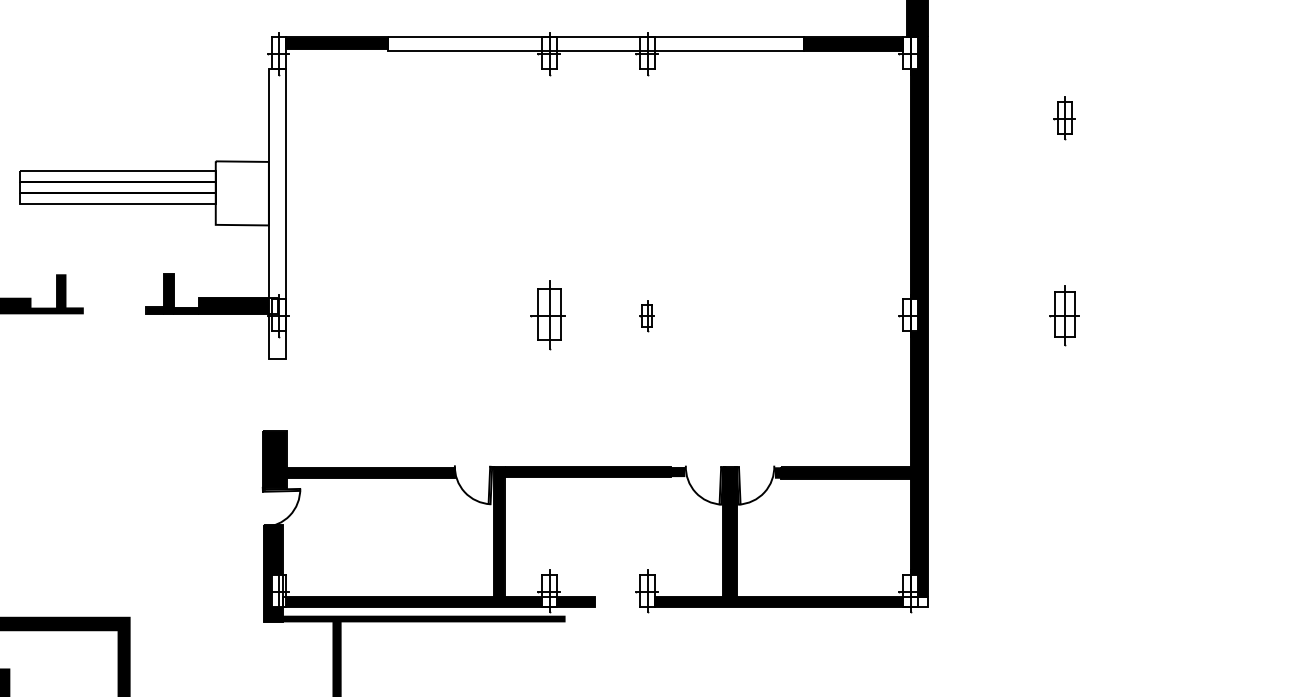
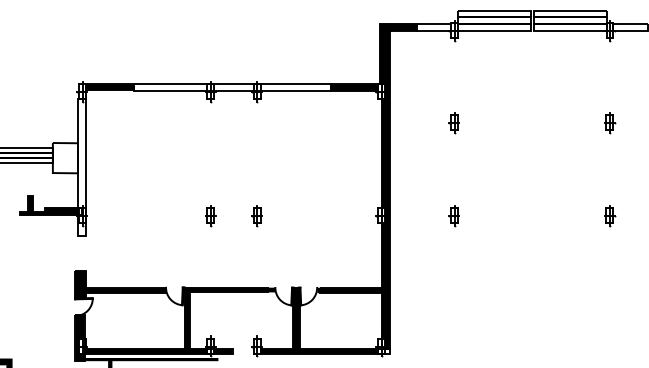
part: (548, 316) -> (210, 216), size x0.62
part: (646, 316) -> (256, 216), size x1.43
part: (1062, 316) -> (453, 216), size x0.71

